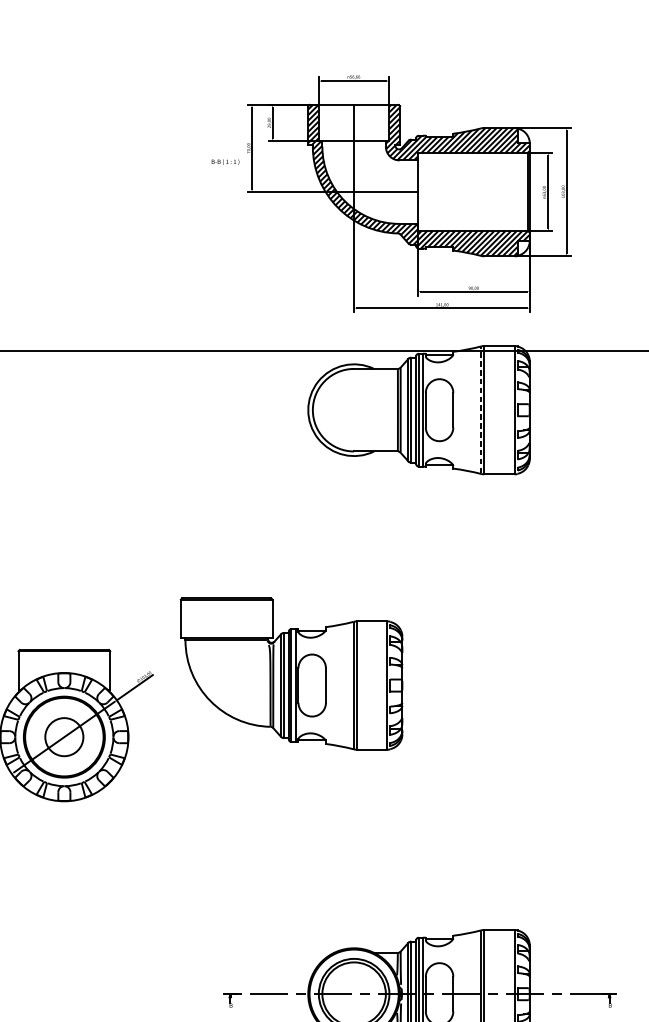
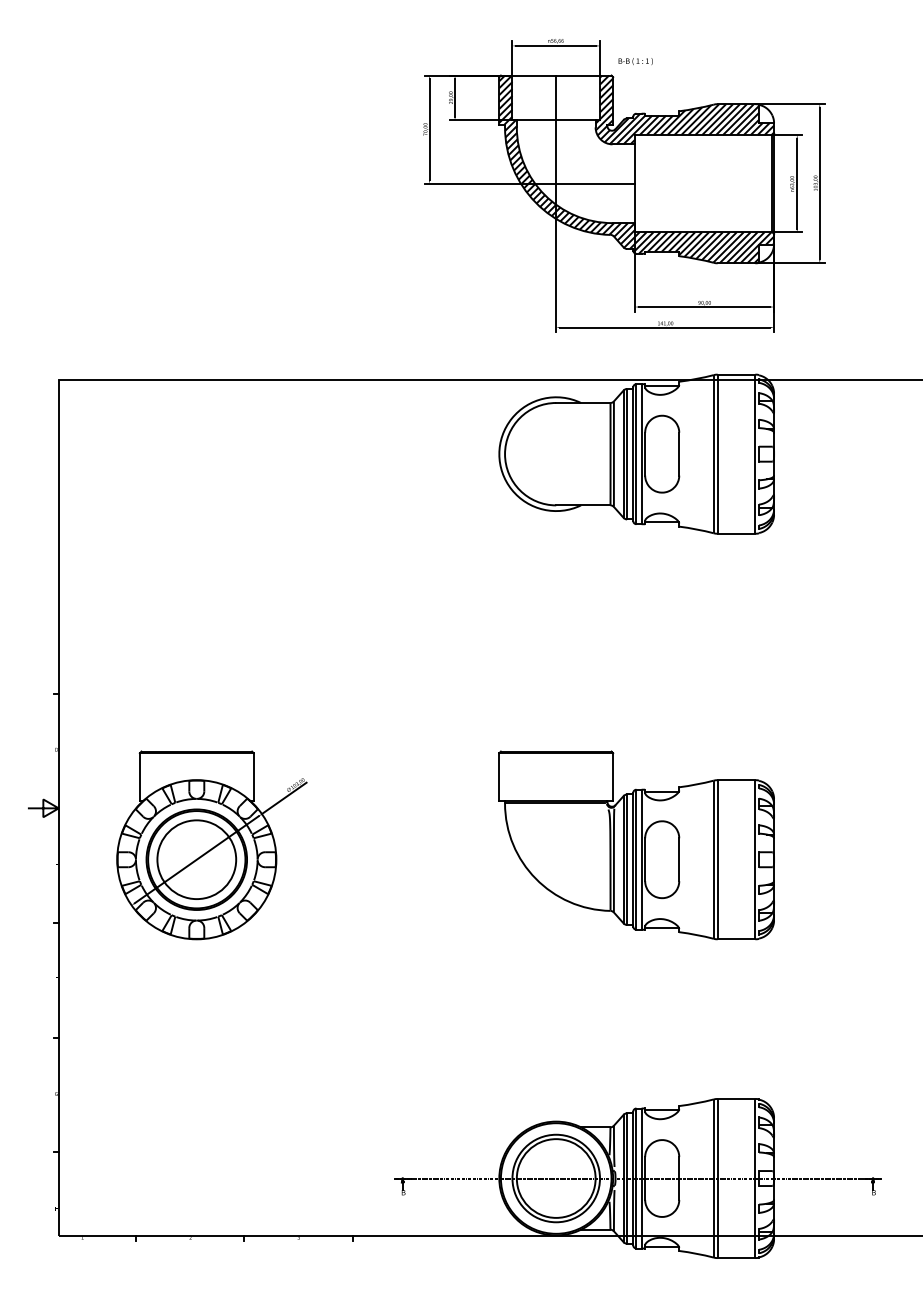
text: (225, 162) -> (635, 61), moved
line: (480, 409) -> (713, 453), dashed -> solid
part: (291, 674) -> (636, 845), moved
circle: (64, 736) -> (196, 859), size x1.67

